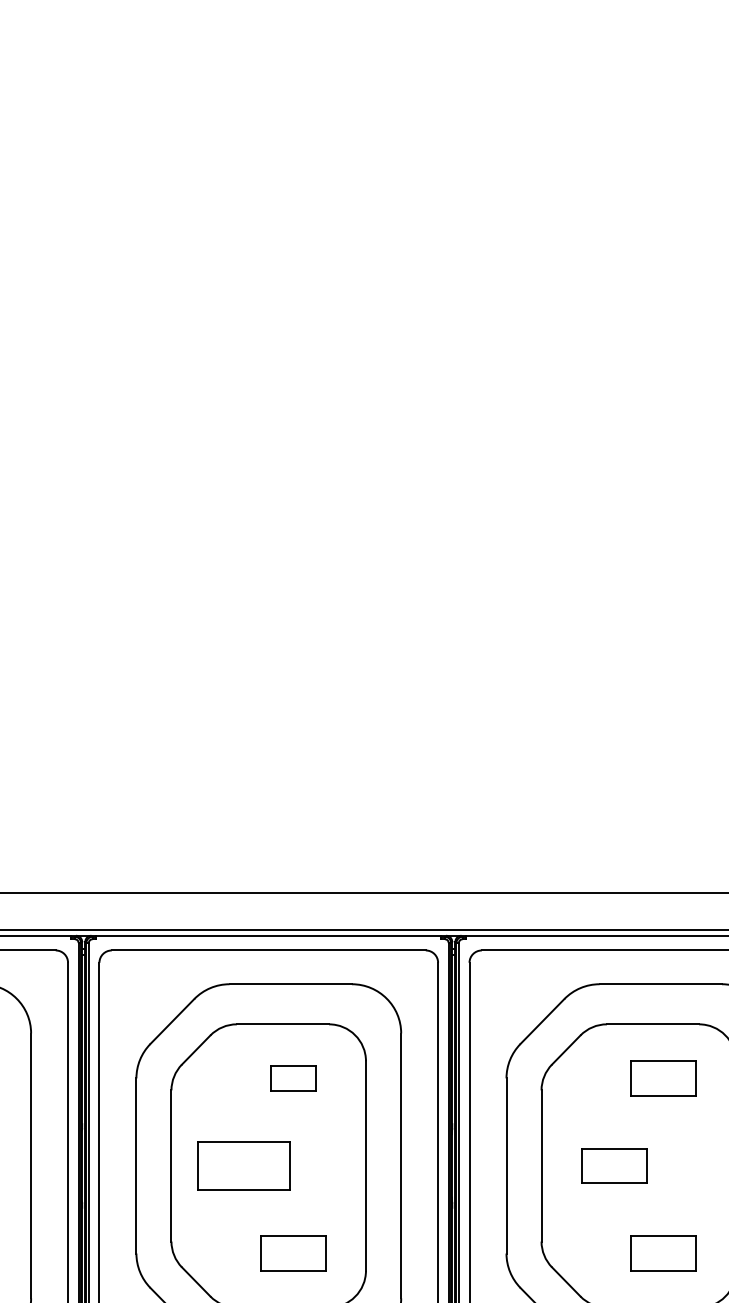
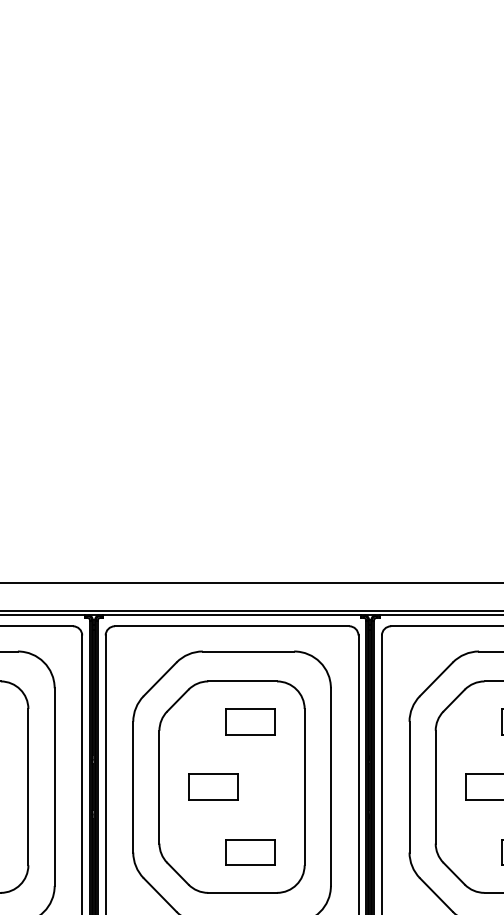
part: (293, 1078) -> (250, 721), size x1.43
part: (244, 1165) -> (213, 786), size x0.71

